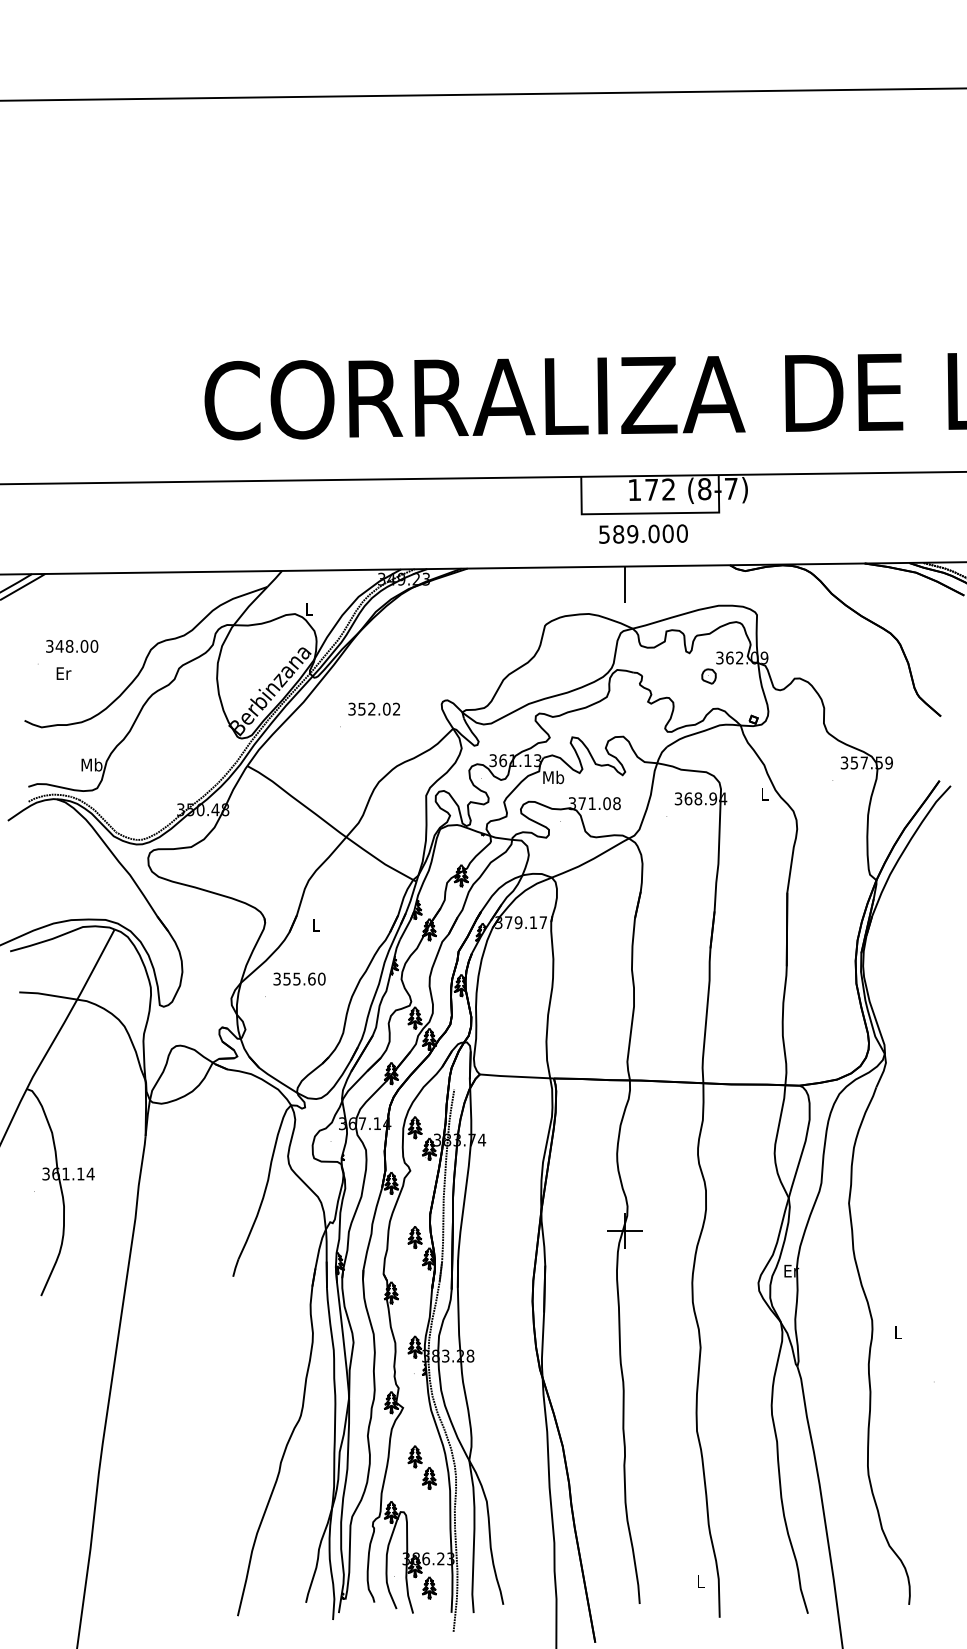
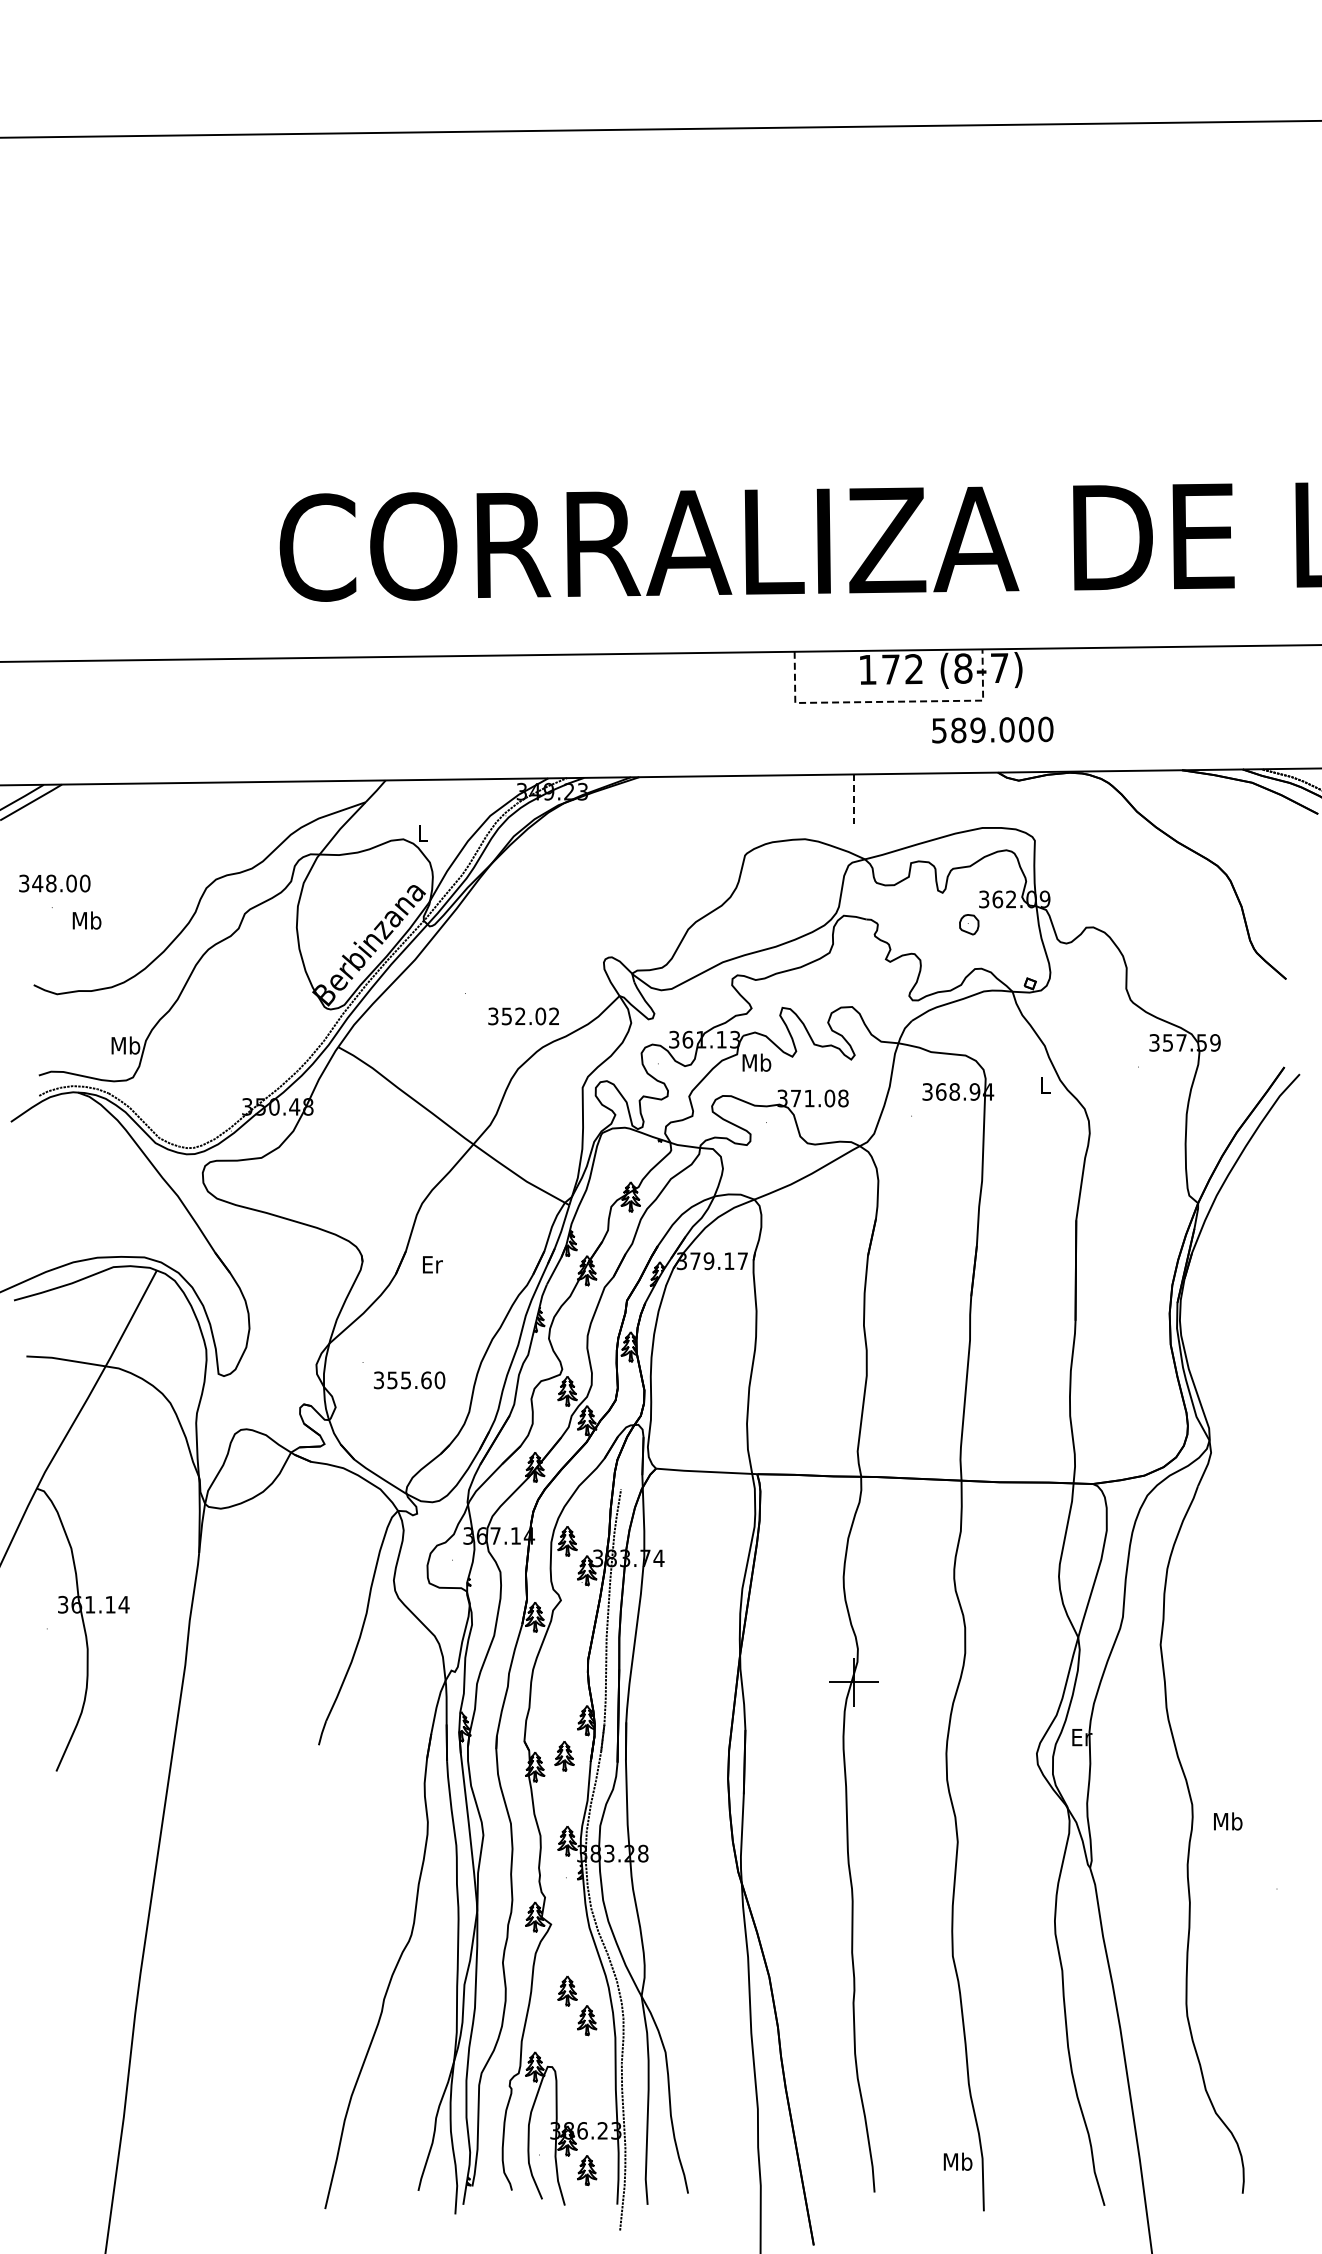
line: (650, 513) -> (889, 701), solid -> dashed
text: (643, 533) -> (992, 729), moved
line: (625, 584) -> (854, 799), solid -> dashed
text: (71, 646) -> (54, 883), moved
text: (63, 673) -> (86, 920), Er -> Mb
text: (374, 709) -> (523, 1016), moved
text: (316, 925) -> (432, 1264), L -> Er
text: (299, 979) -> (409, 1380), moved
part: (415, 1237) -> (564, 1756), moved
text: (898, 1332) -> (1228, 1821), L -> Mb
text: (700, 1581) -> (957, 2161), L -> Mb

